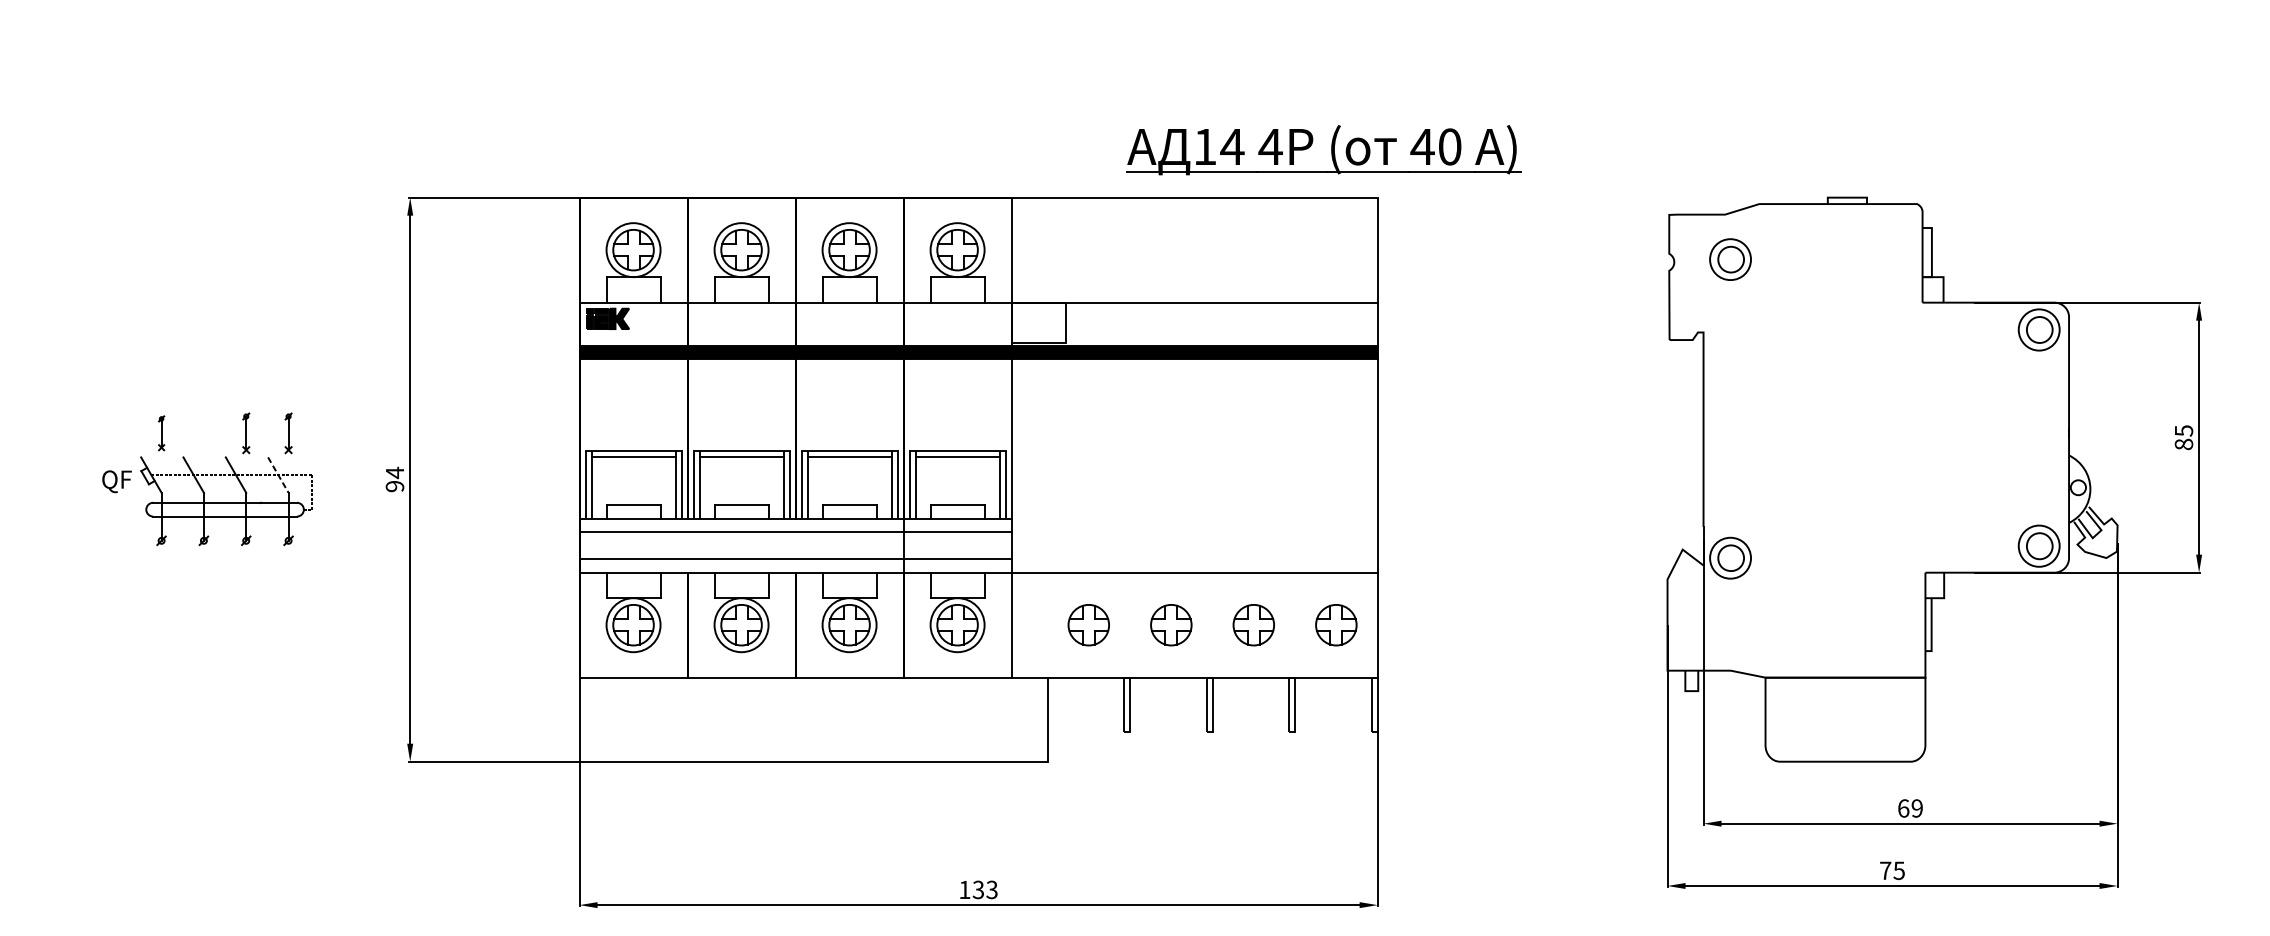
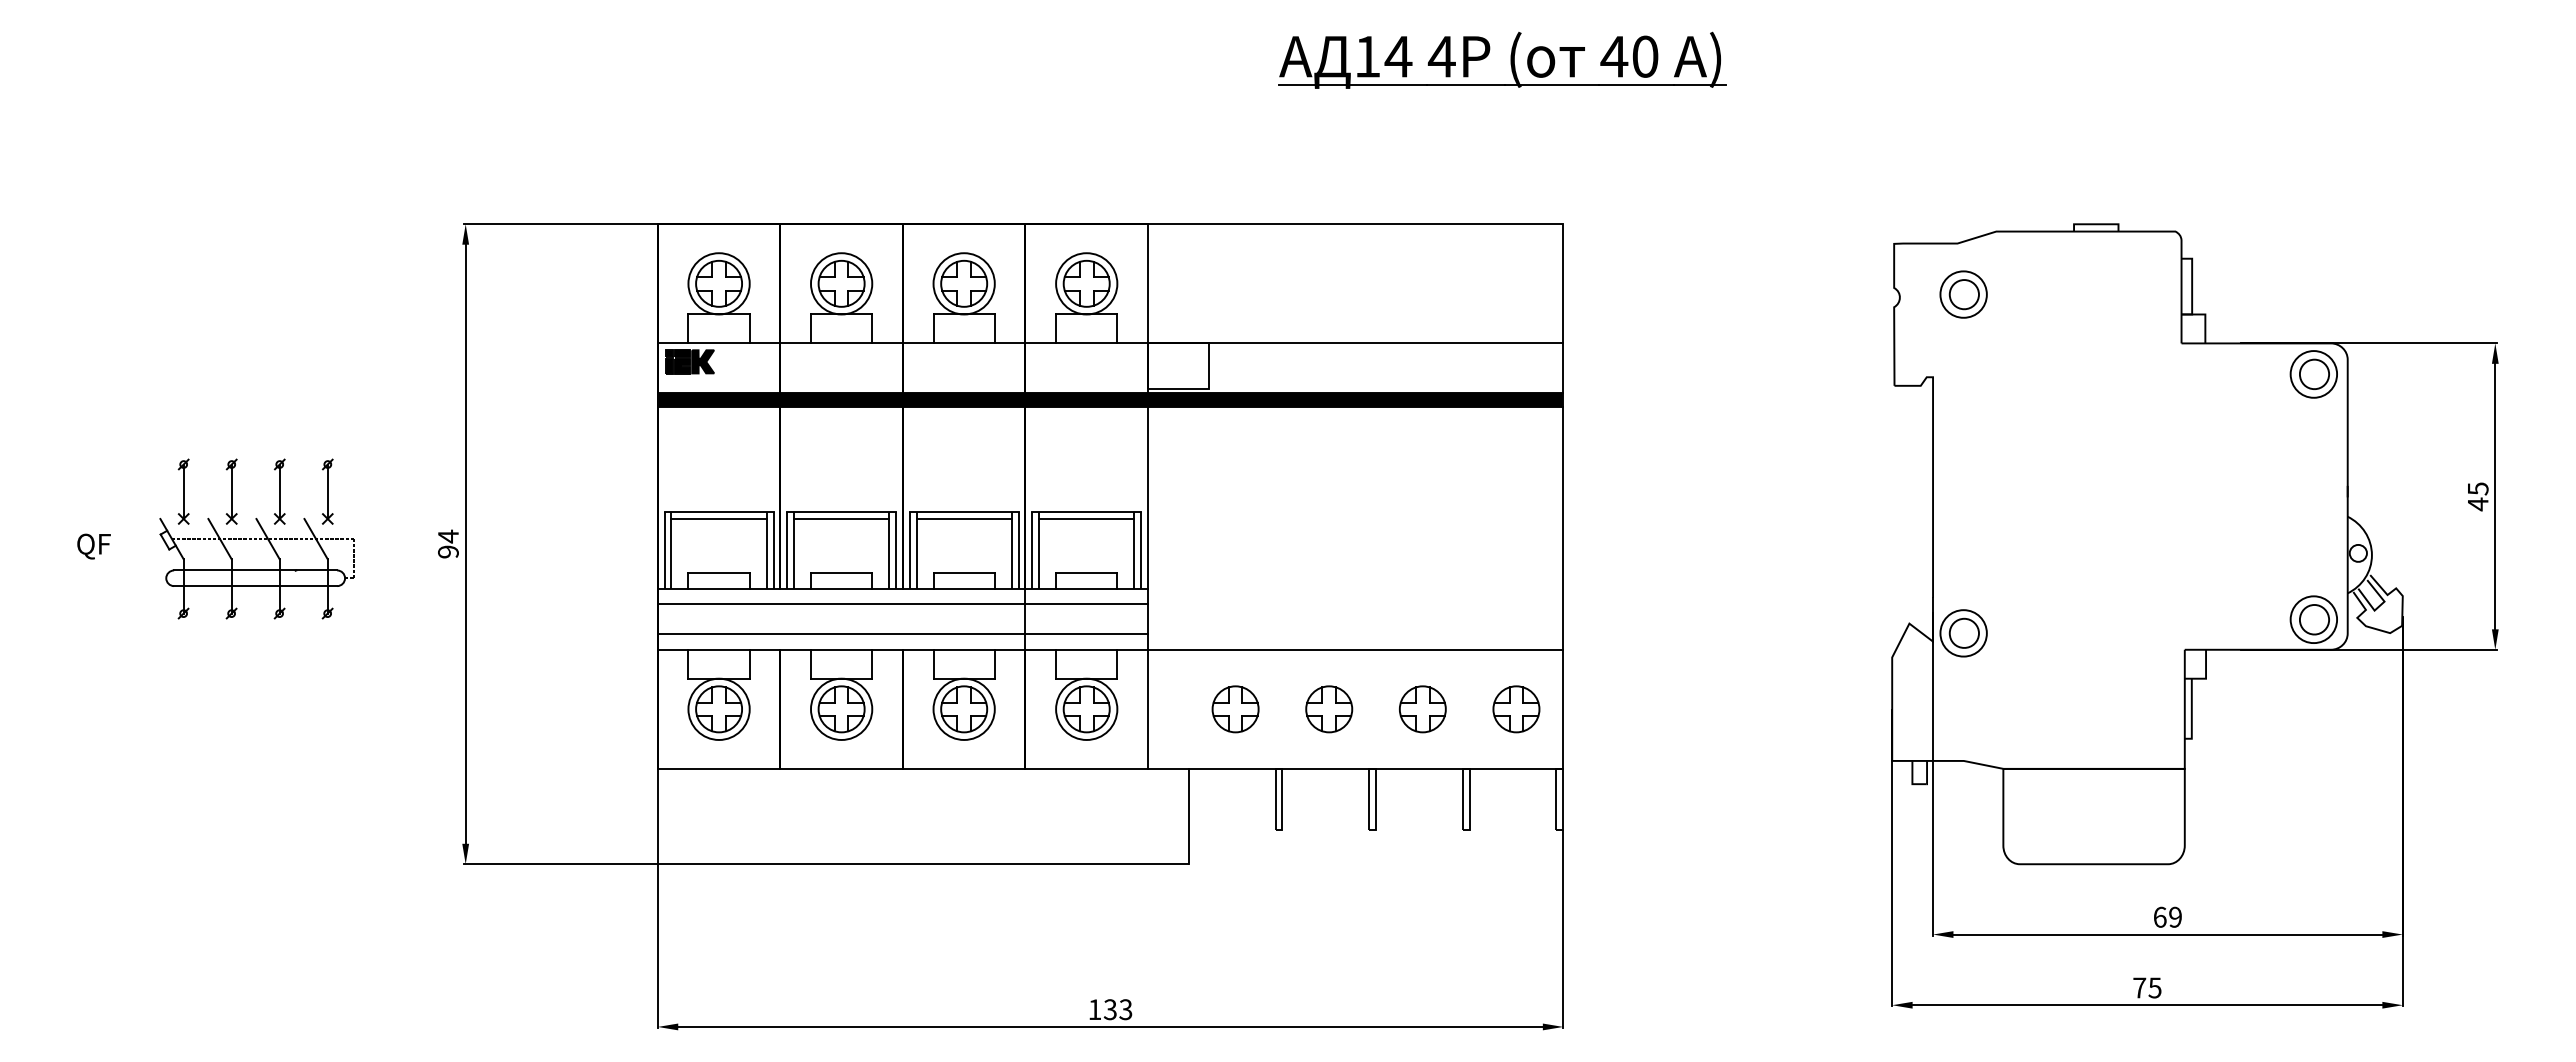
part: (1331, 149) -> (1510, 59), moved
part: (161, 433) -> (183, 491), size x1.67
part: (203, 433) -> (231, 491), added
part: (246, 433) -> (279, 491), size x1.43
part: (288, 433) -> (327, 491), size x1.43
text: (2183, 444) -> (2477, 504), 85 -> 45
line: (278, 475) -> (316, 539), dashed -> solid
text: (116, 481) -> (93, 546), moved

